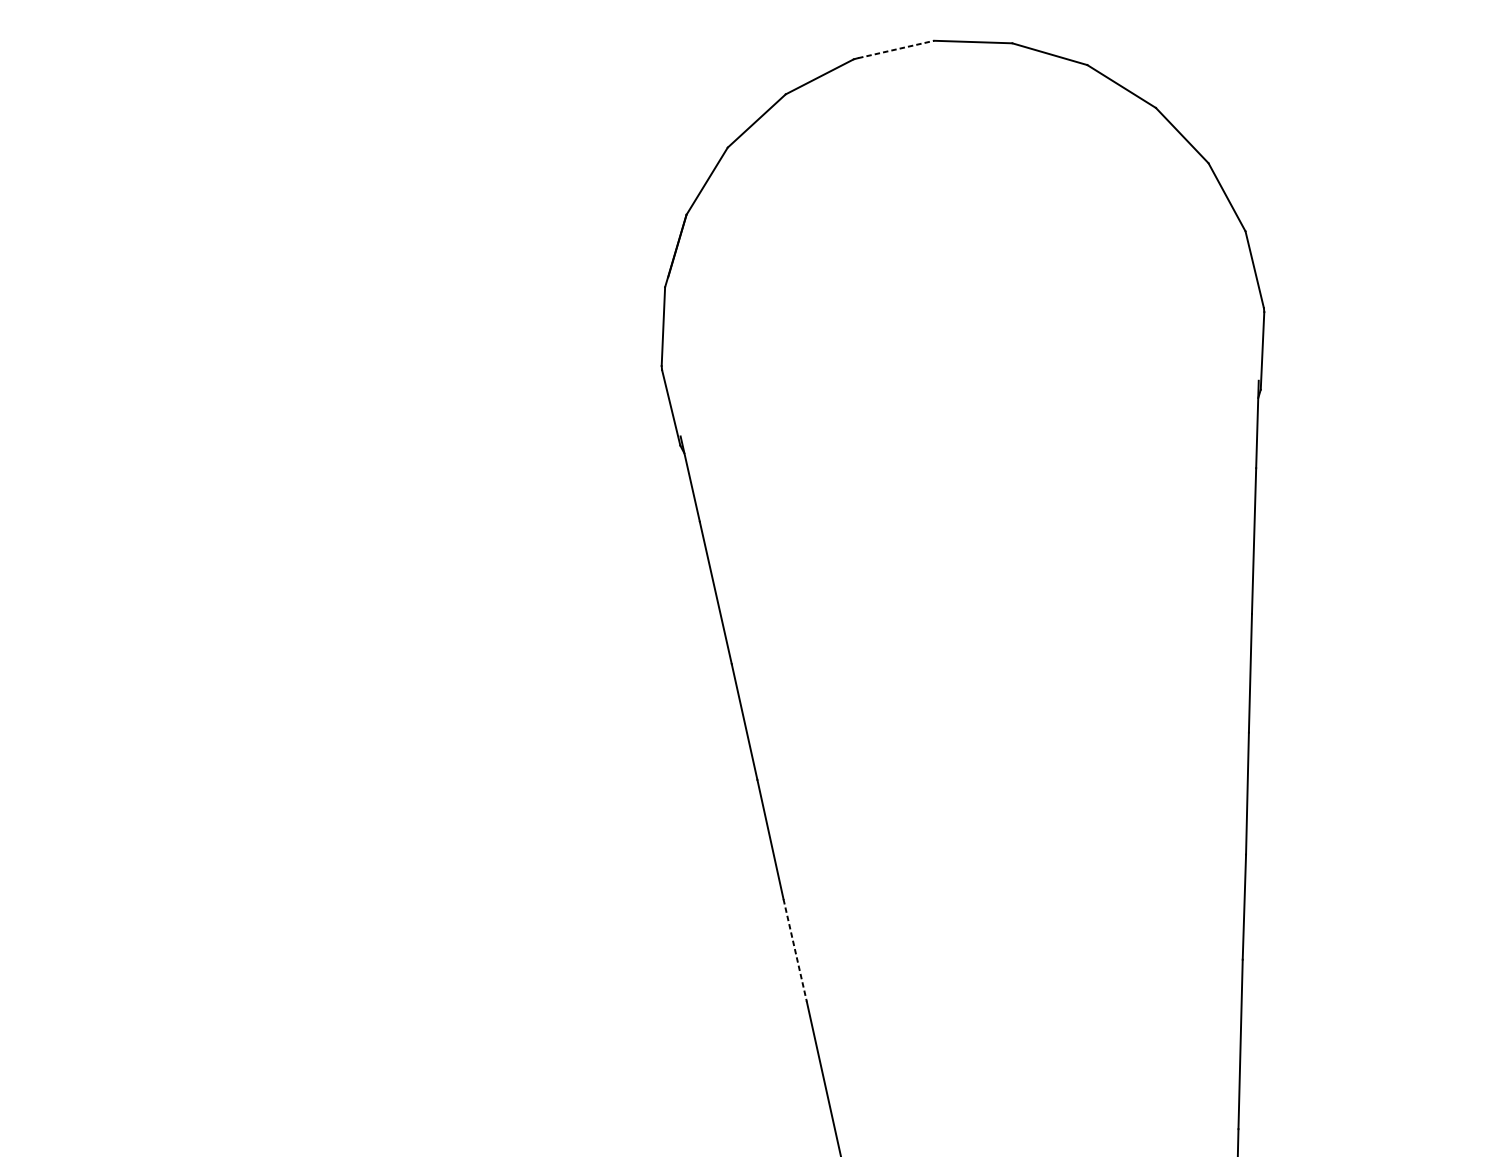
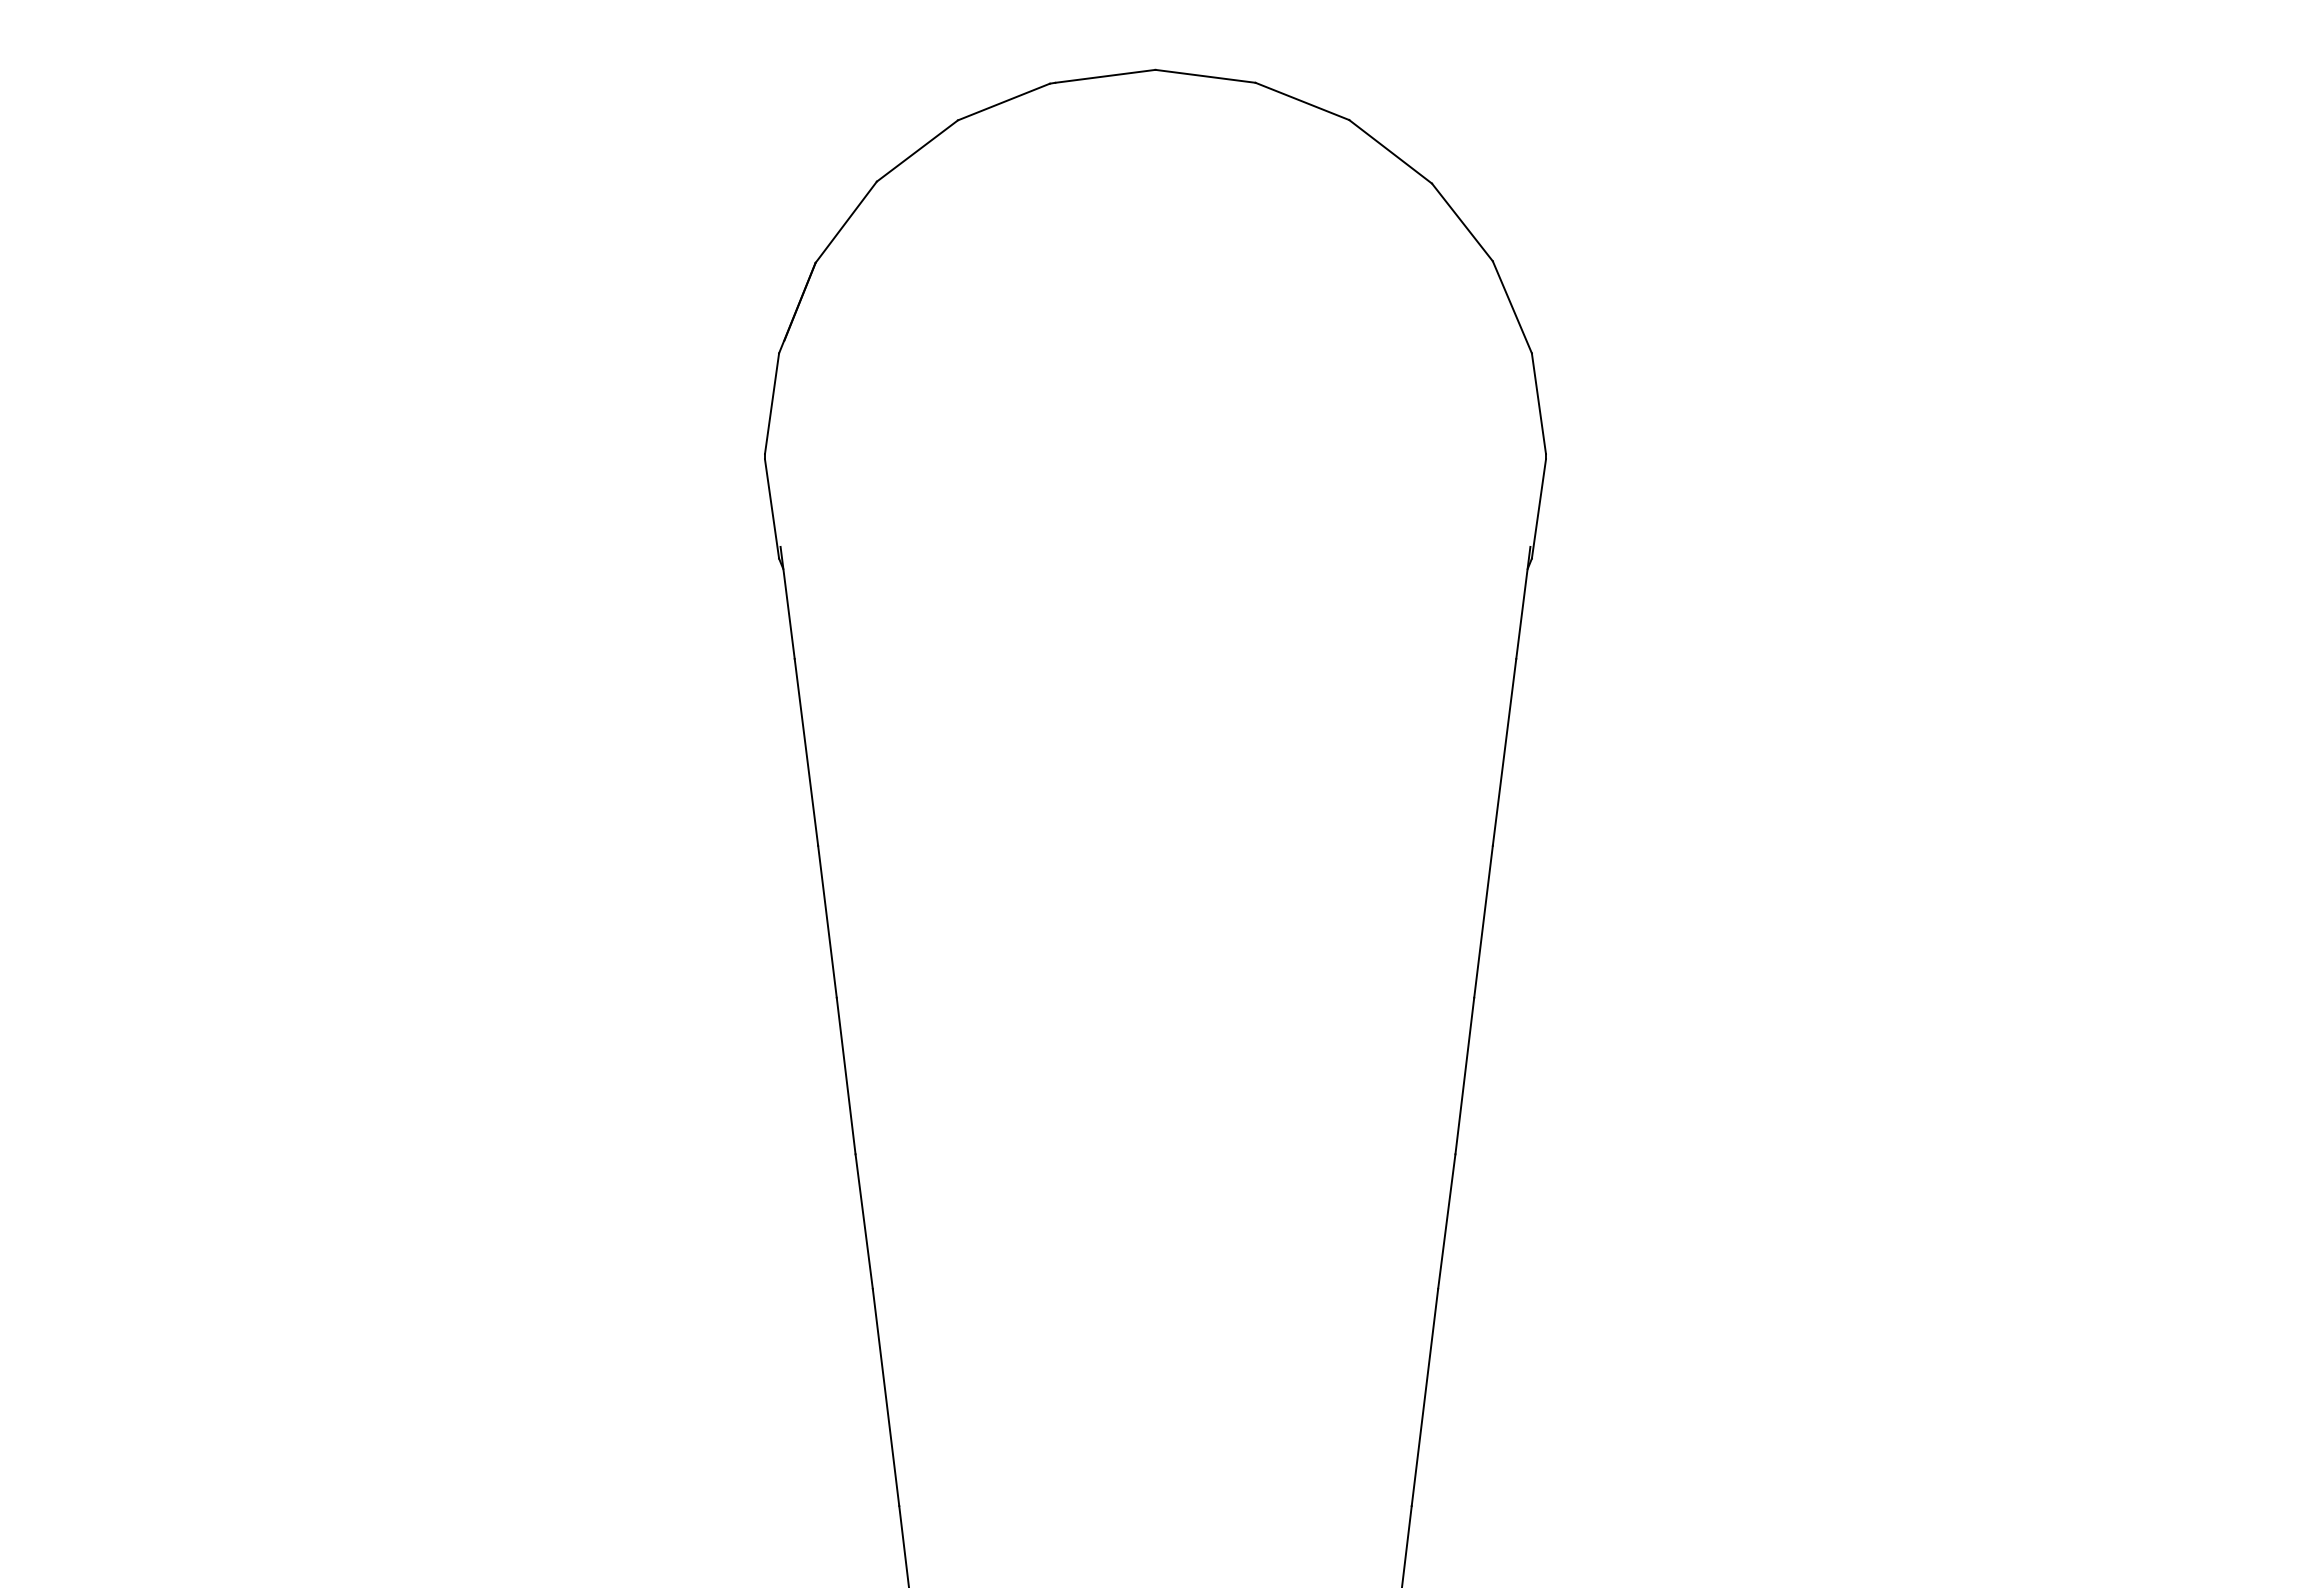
line: (896, 49) -> (1105, 76), dashed -> solid
line: (795, 950) -> (864, 1221), dashed -> solid

